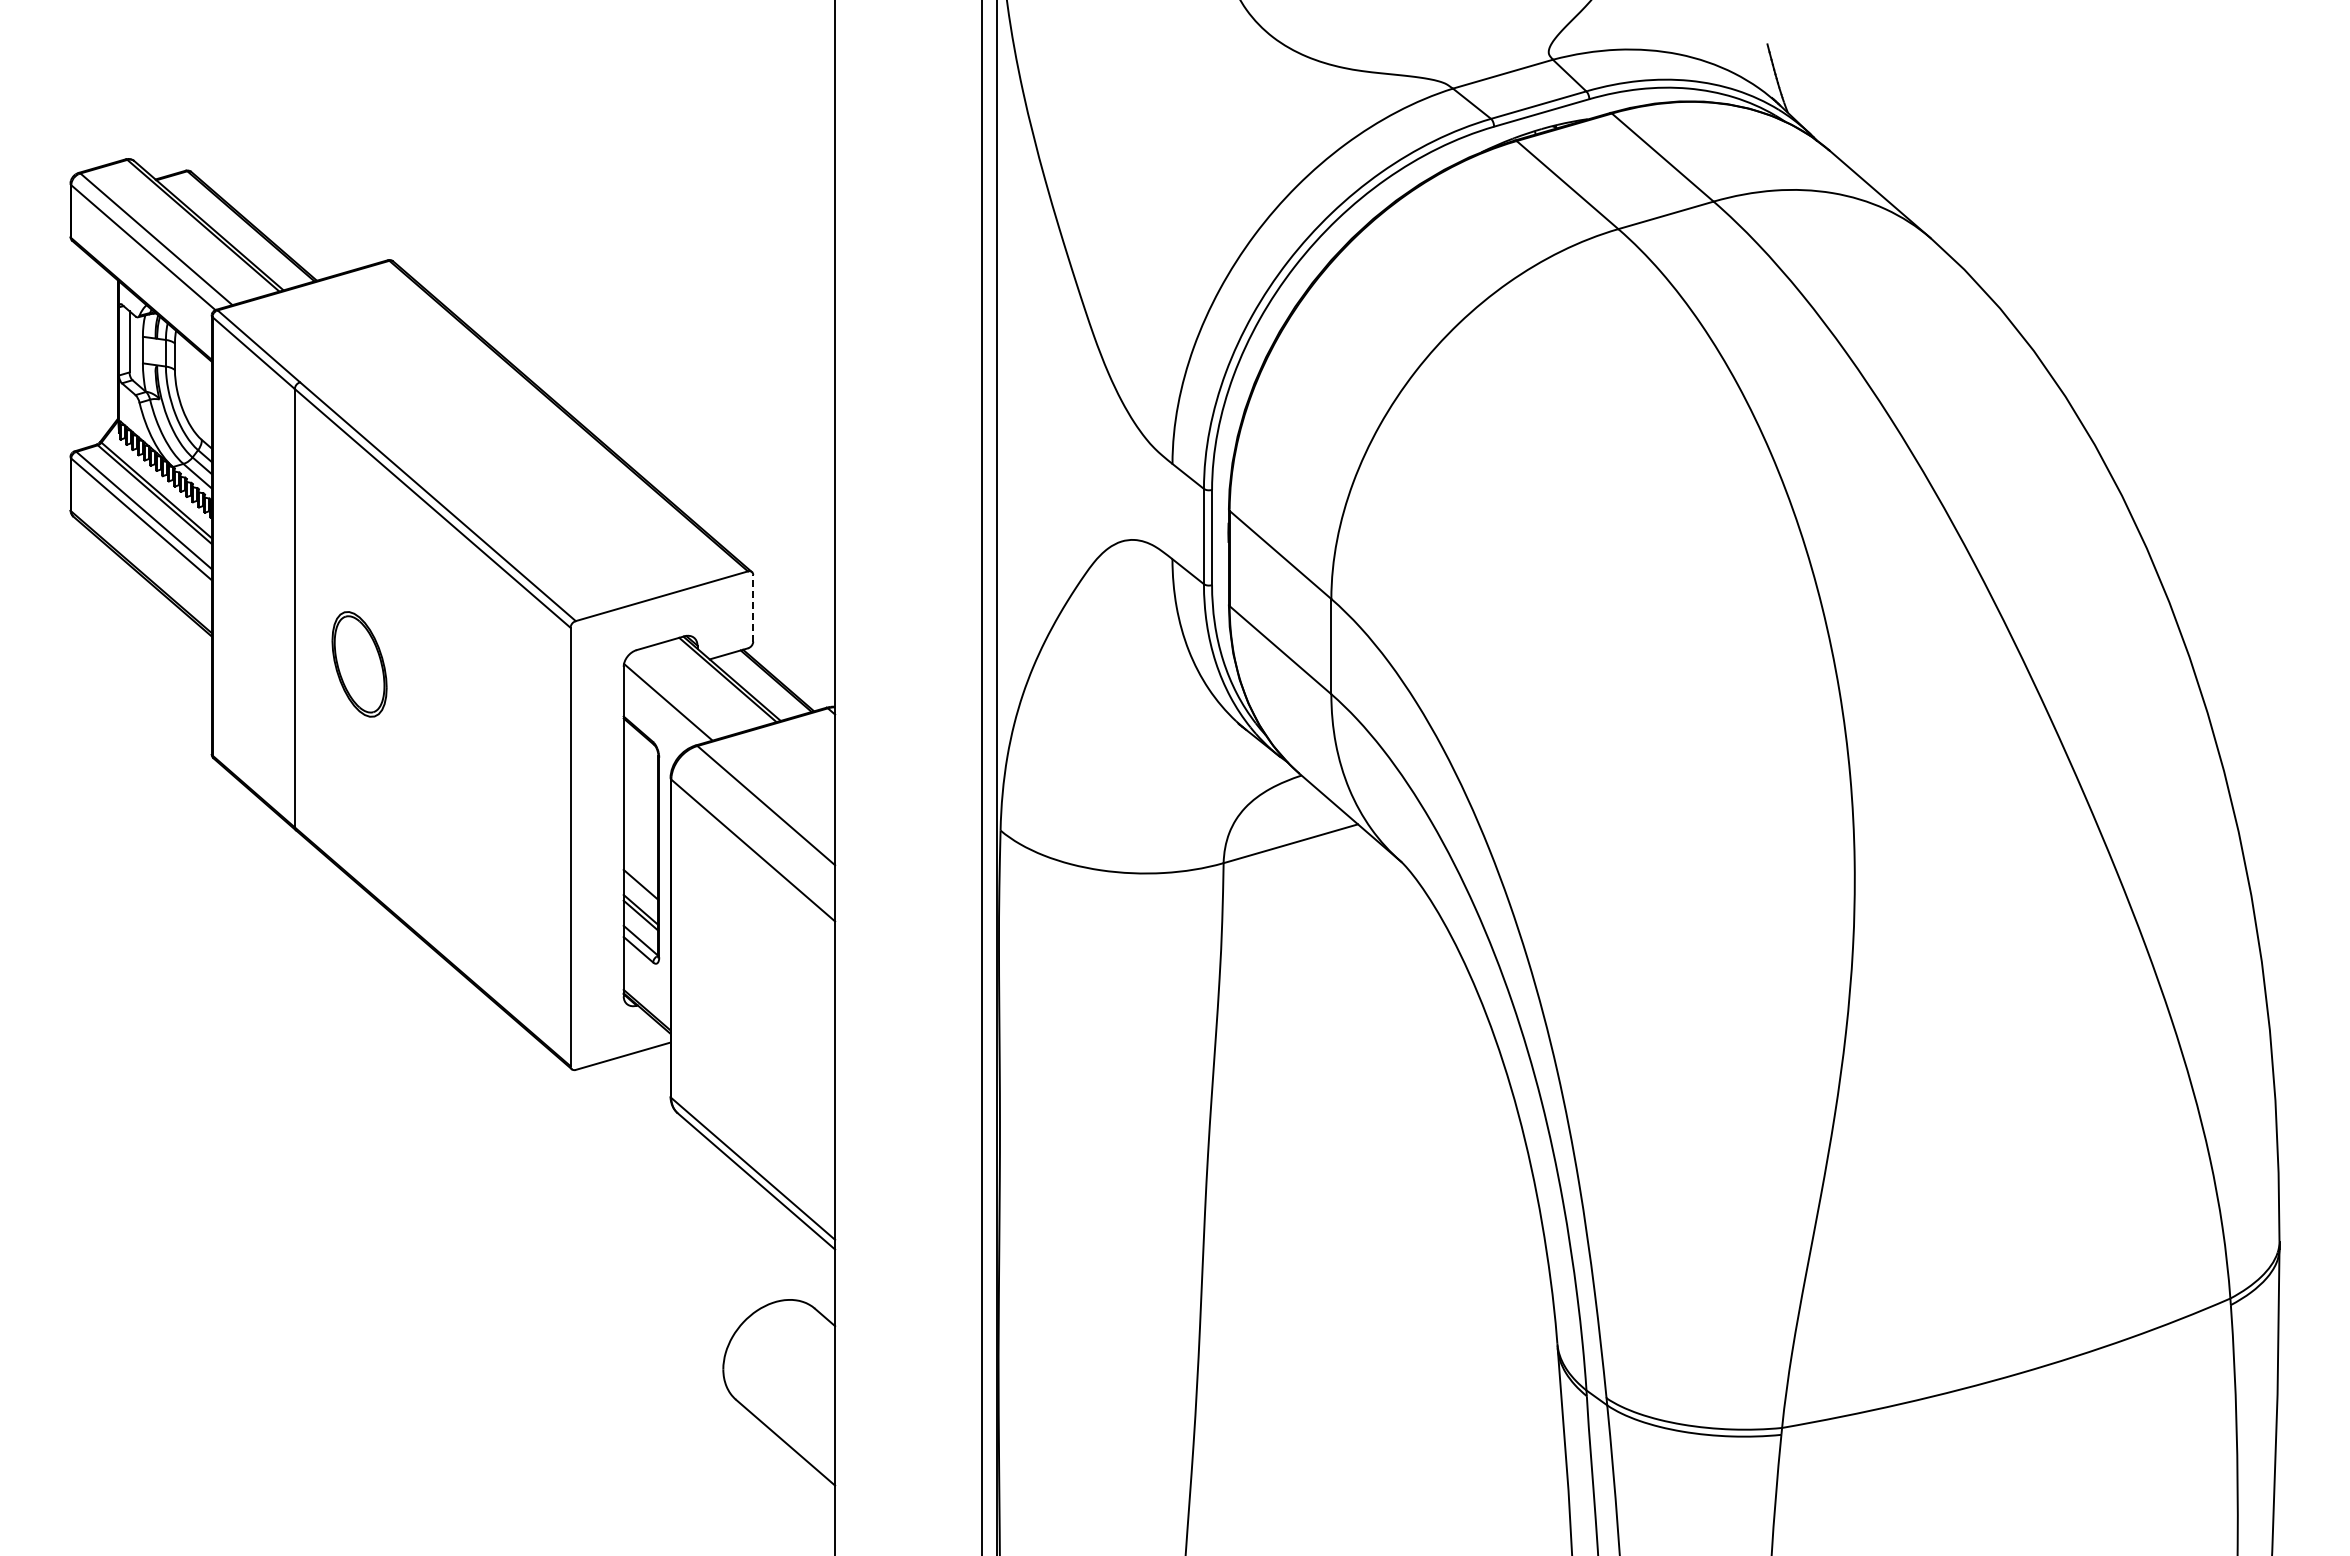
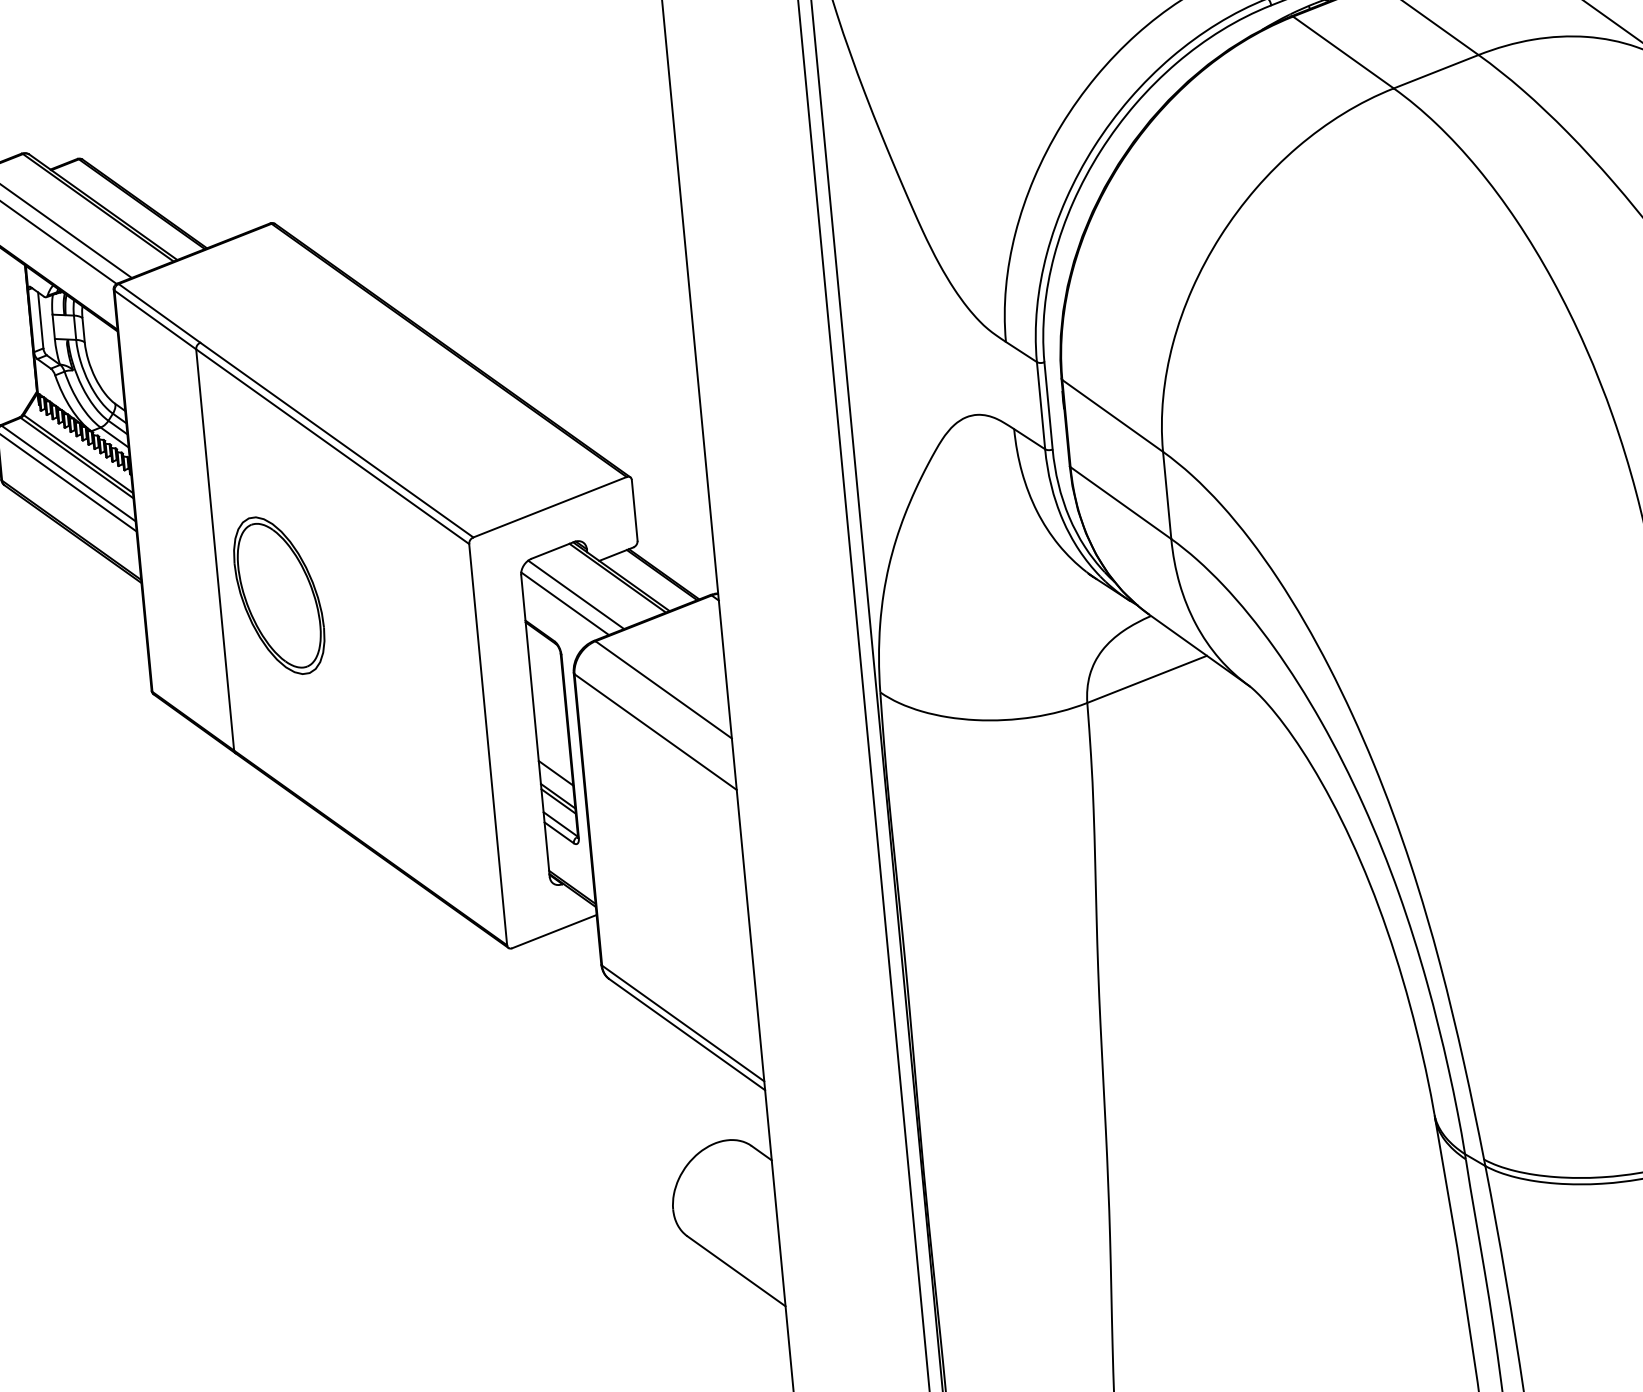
line: (753, 607) -> (634, 509), dashed -> solid
part: (359, 664) -> (279, 595), size x1.67
line: (680, 693) -> (575, 594), added

